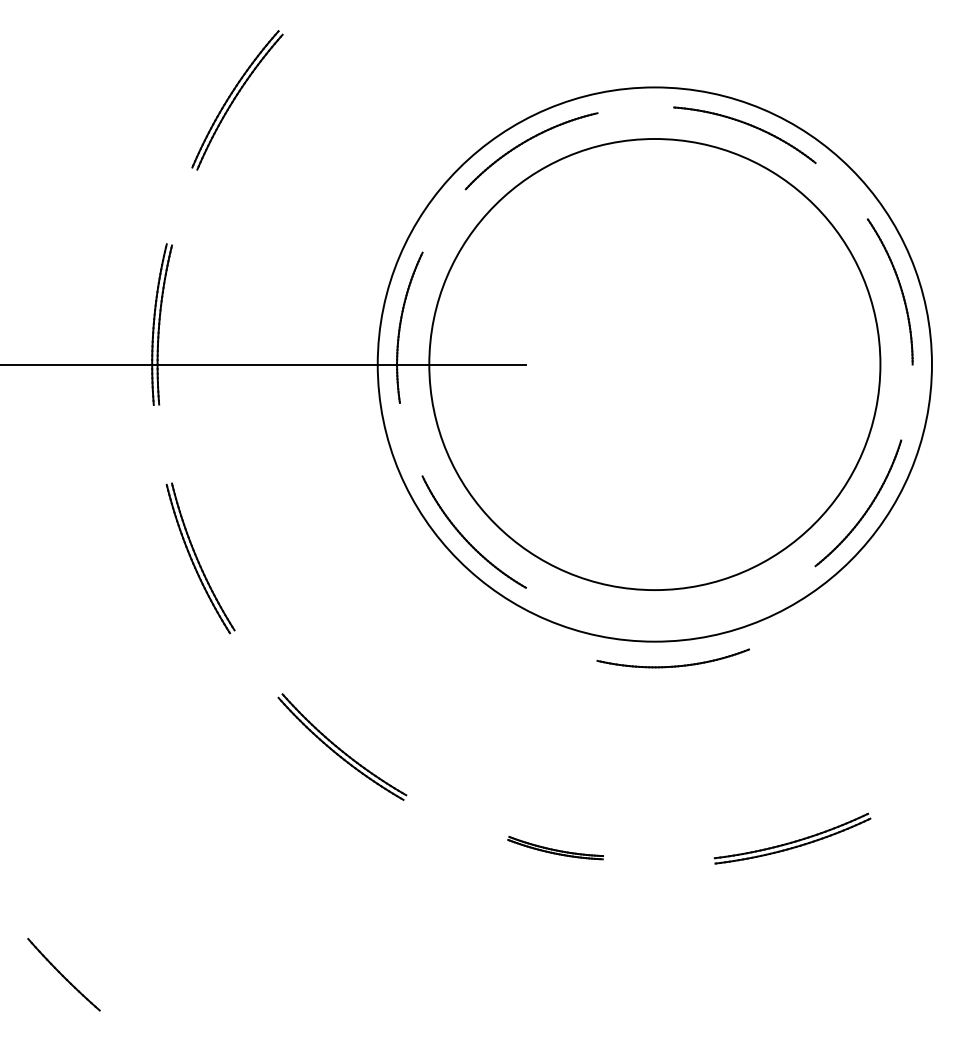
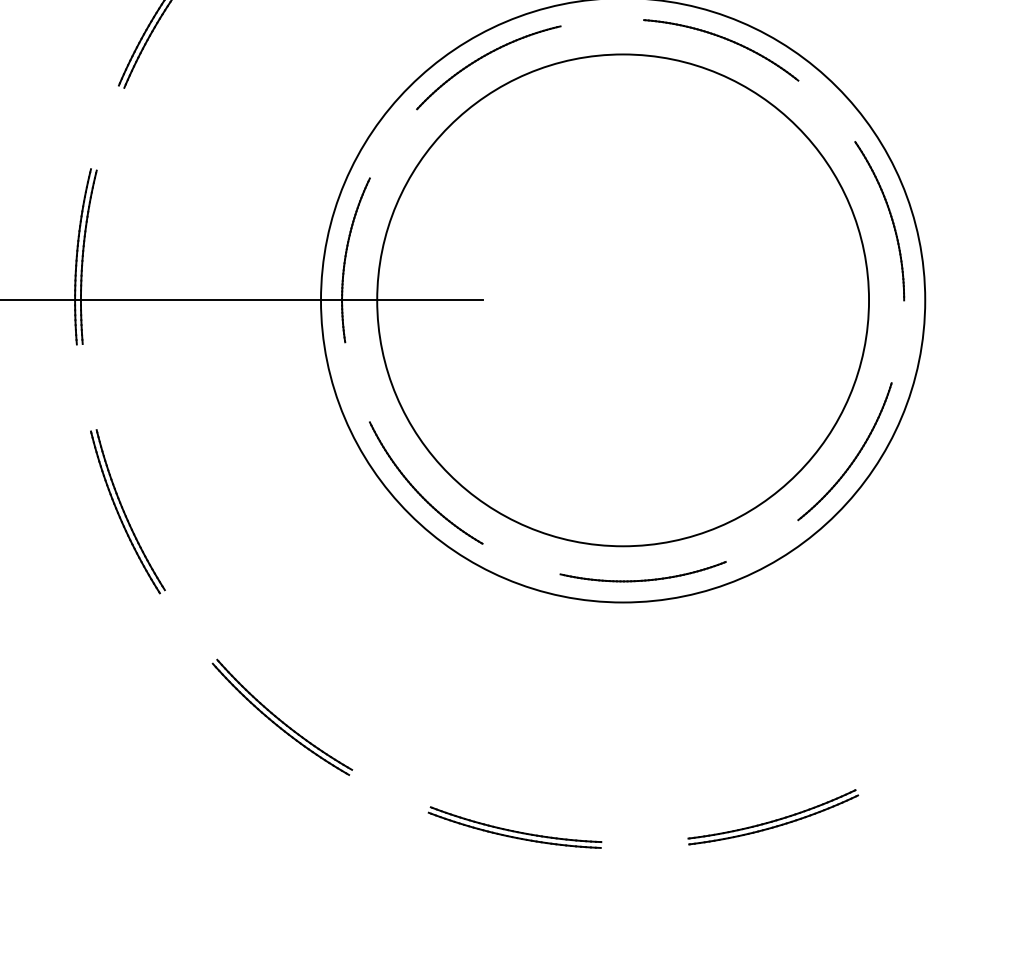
part: (672, 665) -> (642, 579), moved
part: (555, 847) -> (514, 826), size x1.67

